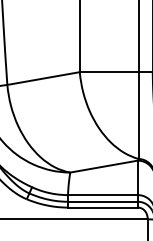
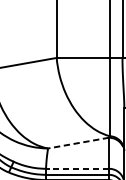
line: (103, 166) -> (78, 143), solid -> dashed
line: (102, 195) -> (77, 169), solid -> dashed

